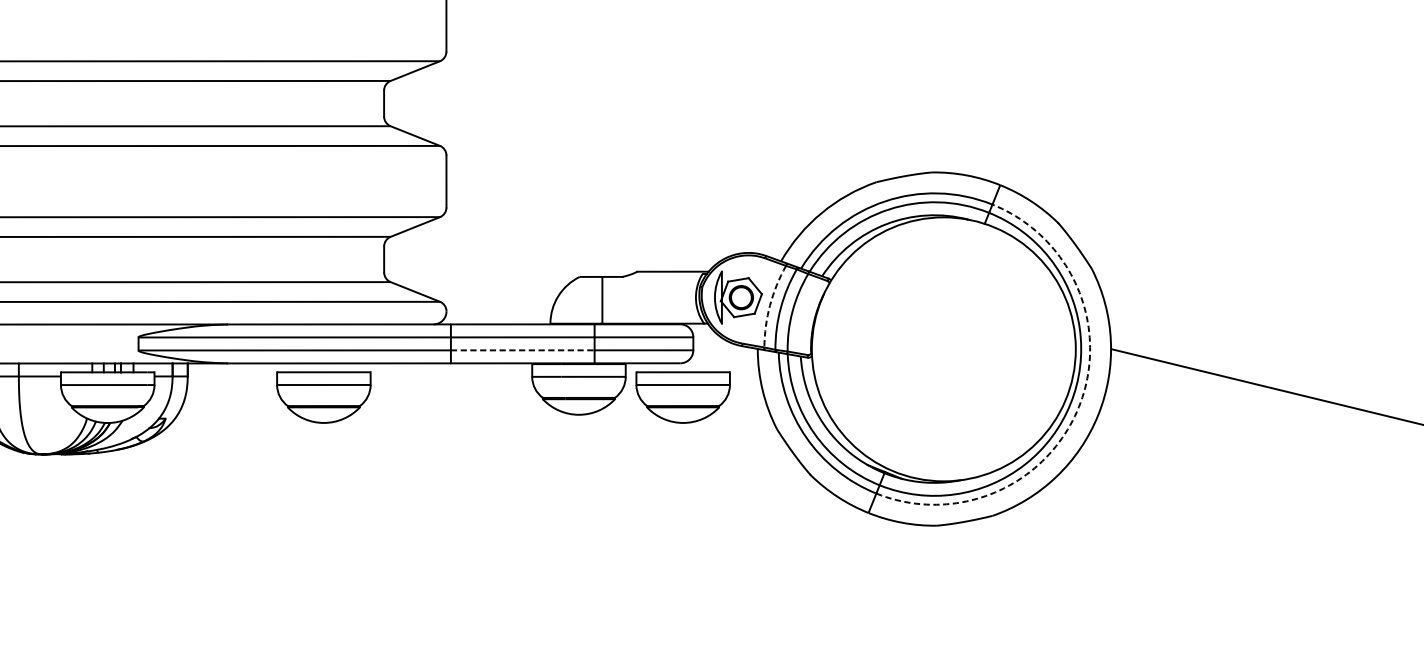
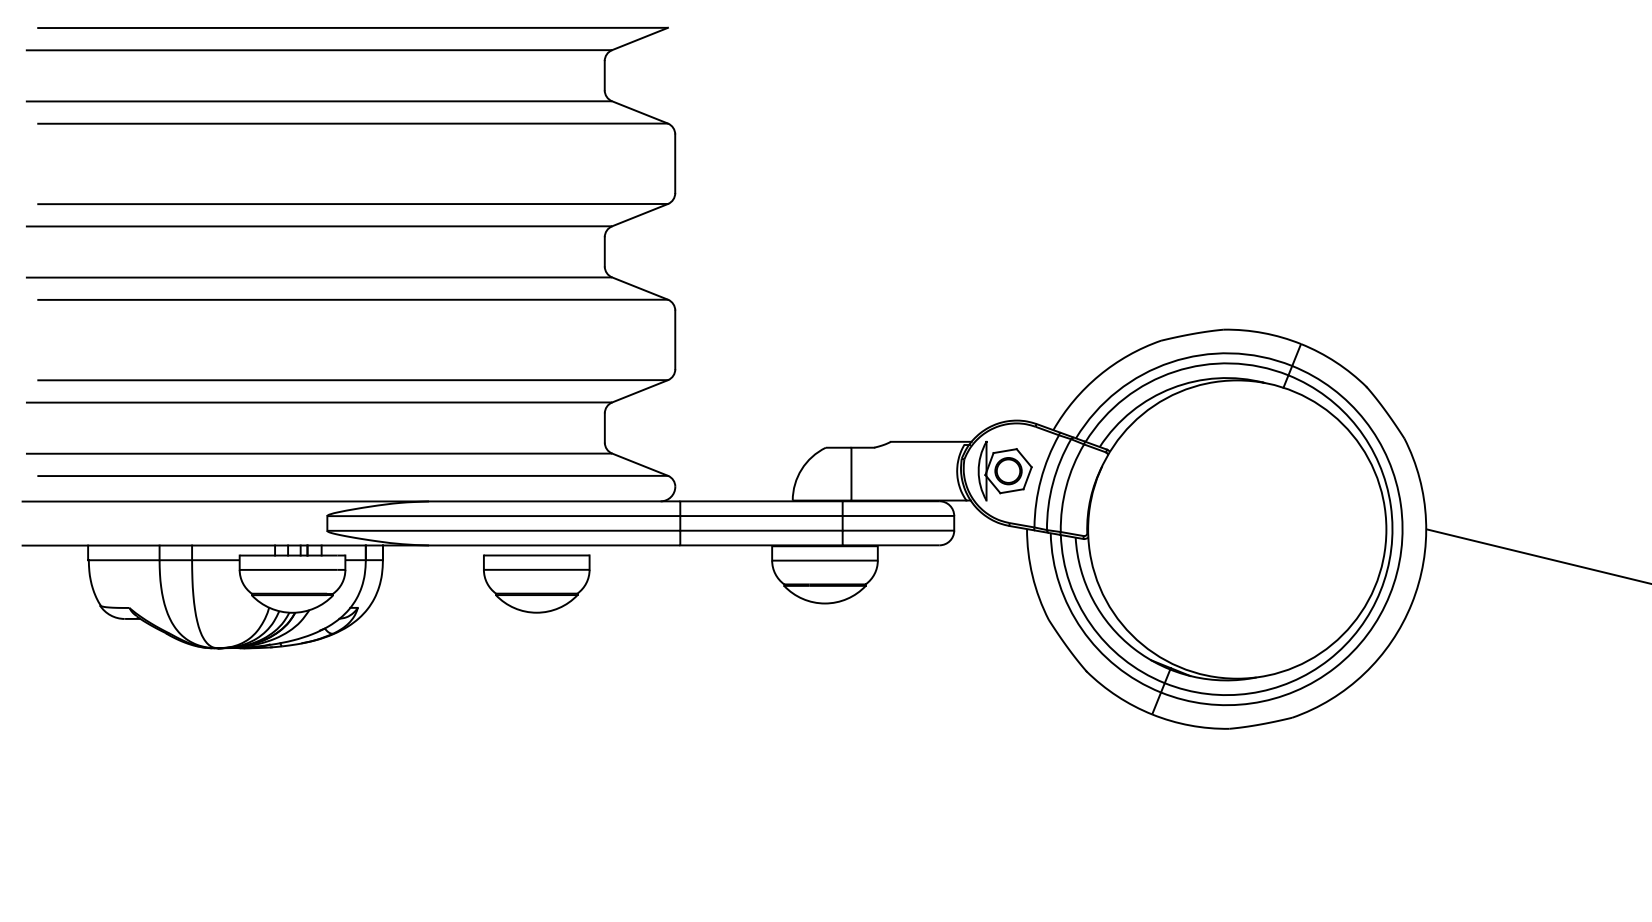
arc: (769, 305) -> (1040, 479), dashed -> solid
line: (522, 350) -> (761, 530), dashed -> solid
part: (682, 397) -> (942, 583), removed
arc: (1078, 406) -> (1389, 594), dashed -> solid

